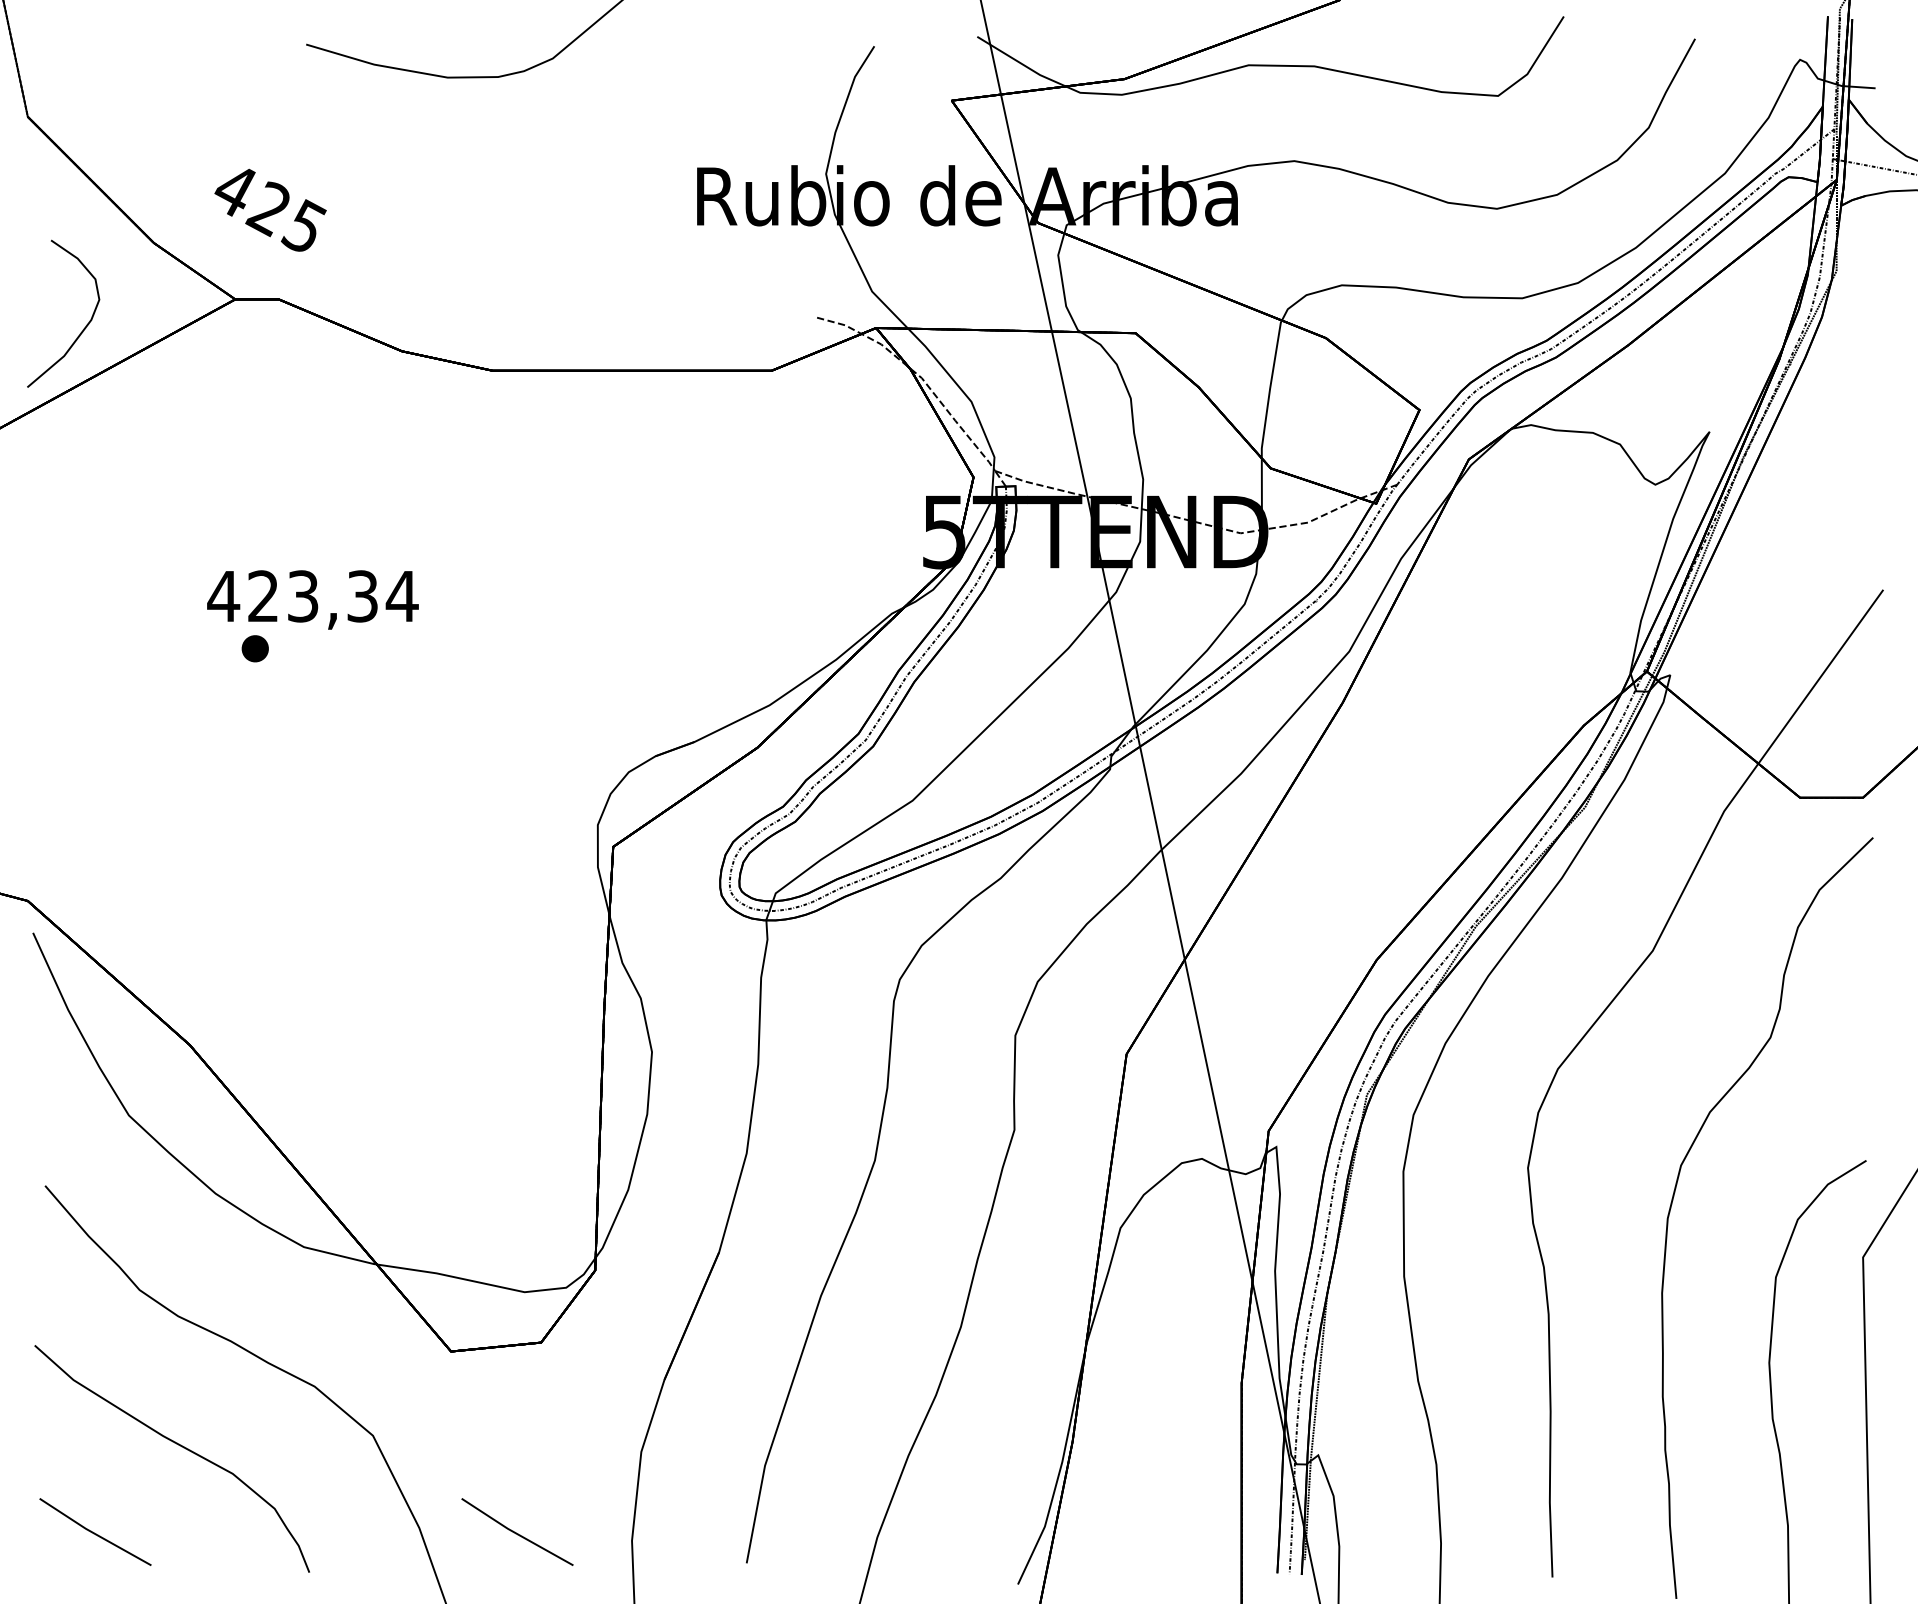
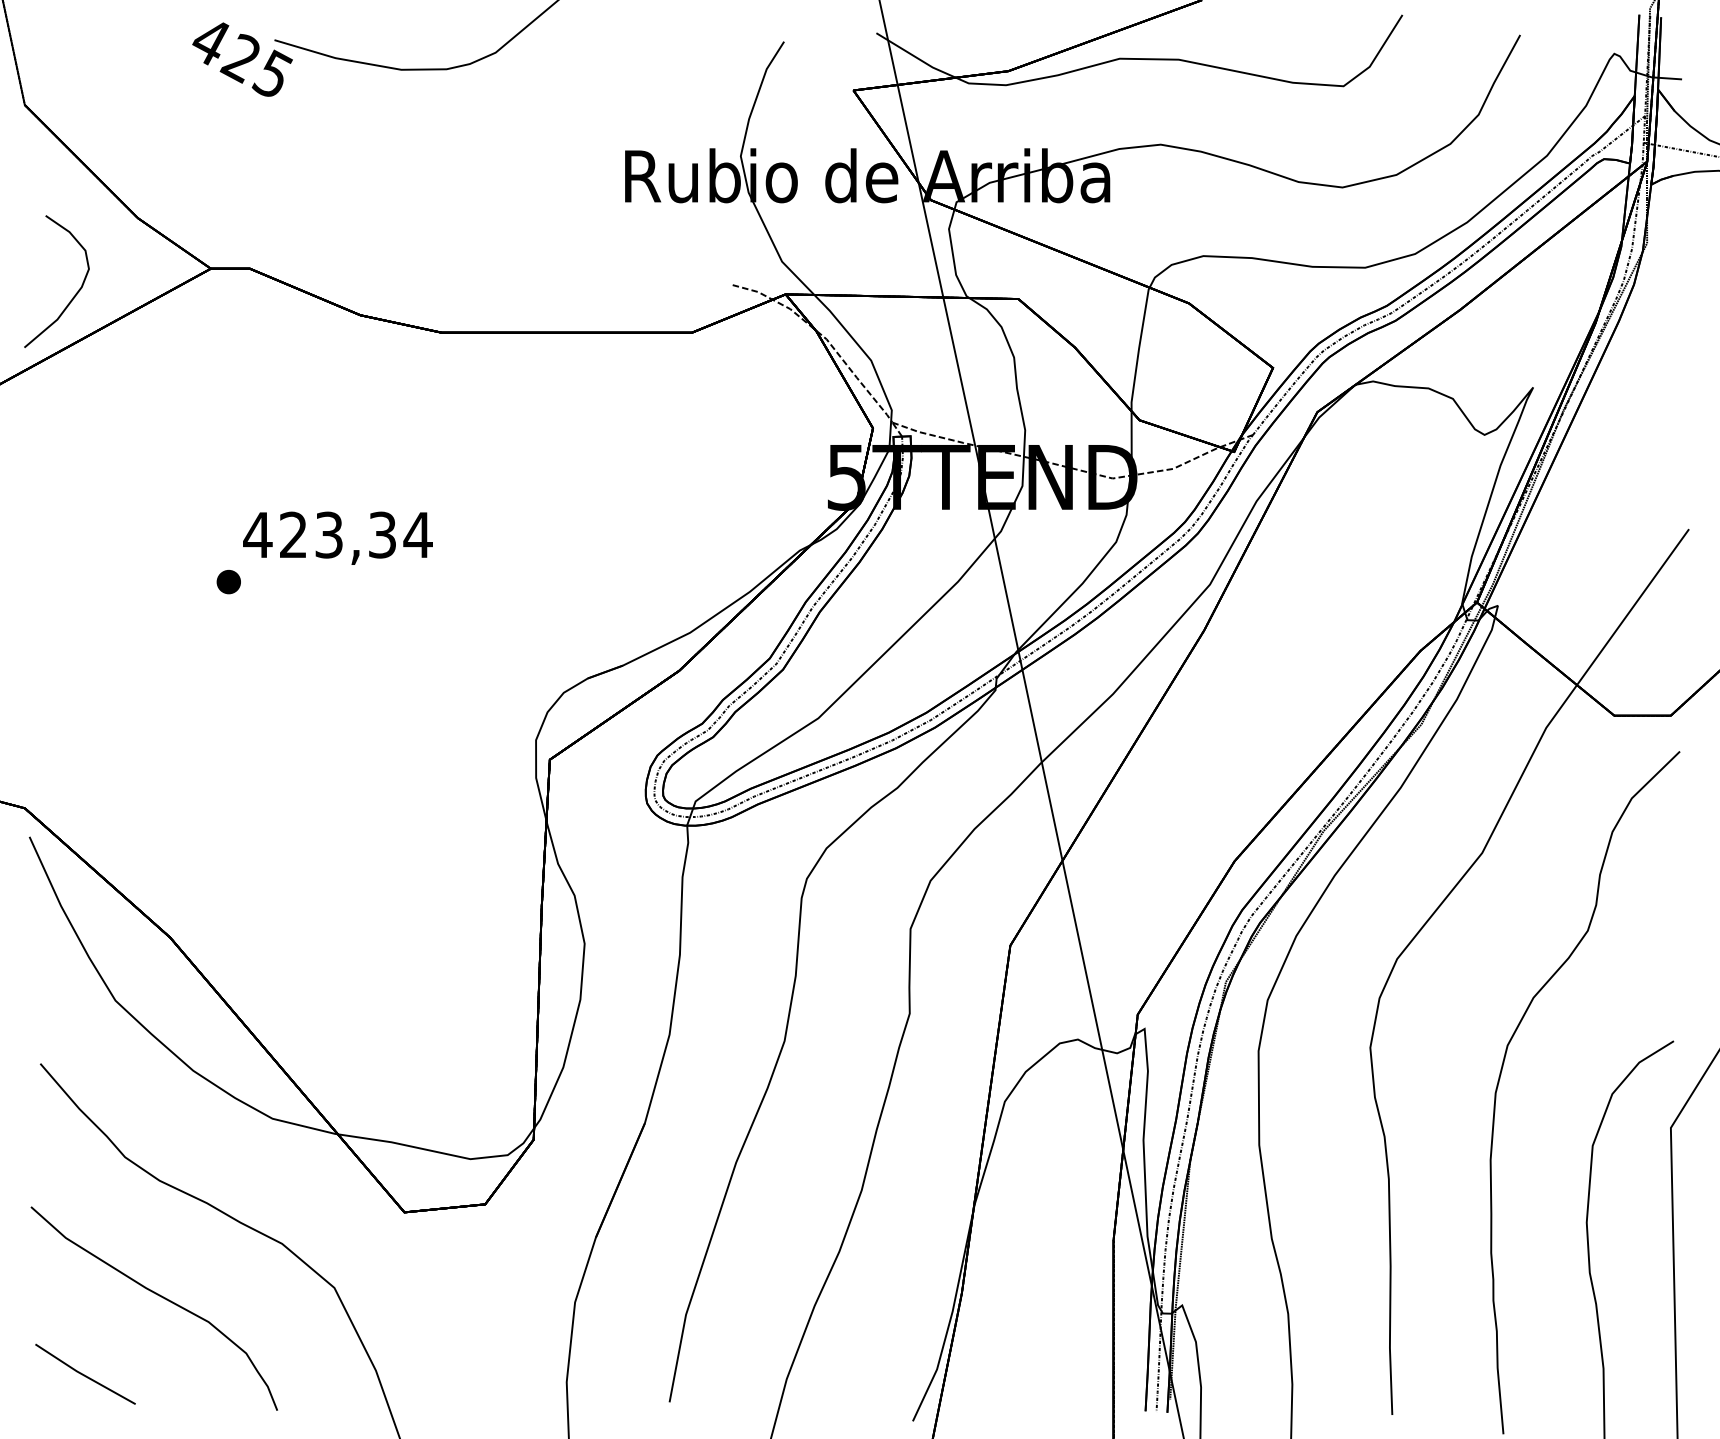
text: (270, 209) -> (242, 58), moved
text: (312, 599) -> (337, 537), moved
part: (517, 1531) -> (464, 1373), removed

